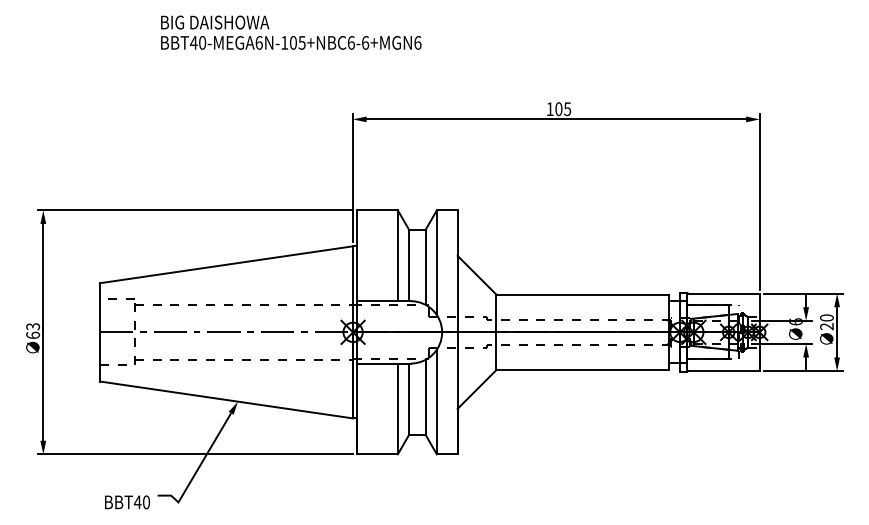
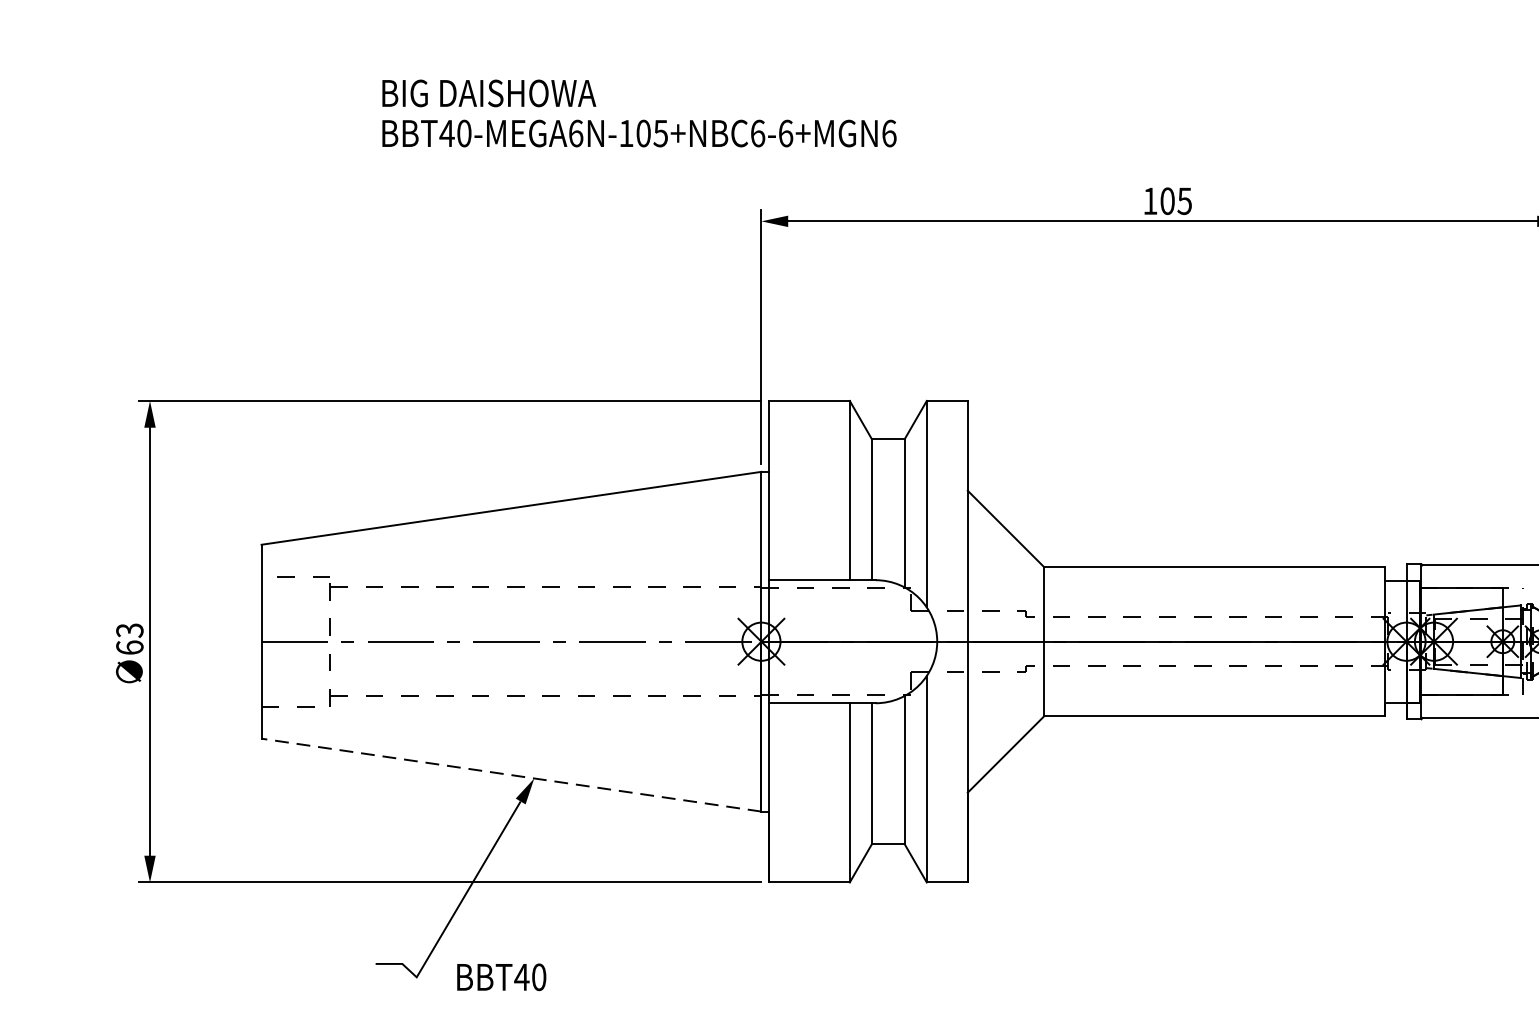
text: (291, 32) -> (639, 113), moved
line: (226, 399) -> (511, 774), solid -> dashed
text: (127, 502) -> (501, 977), moved

